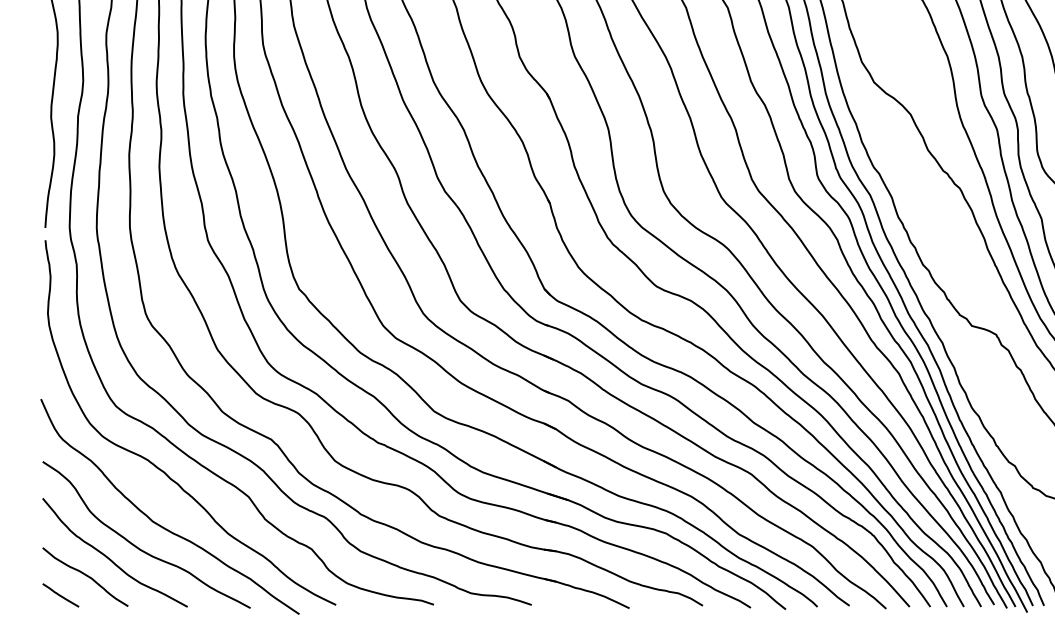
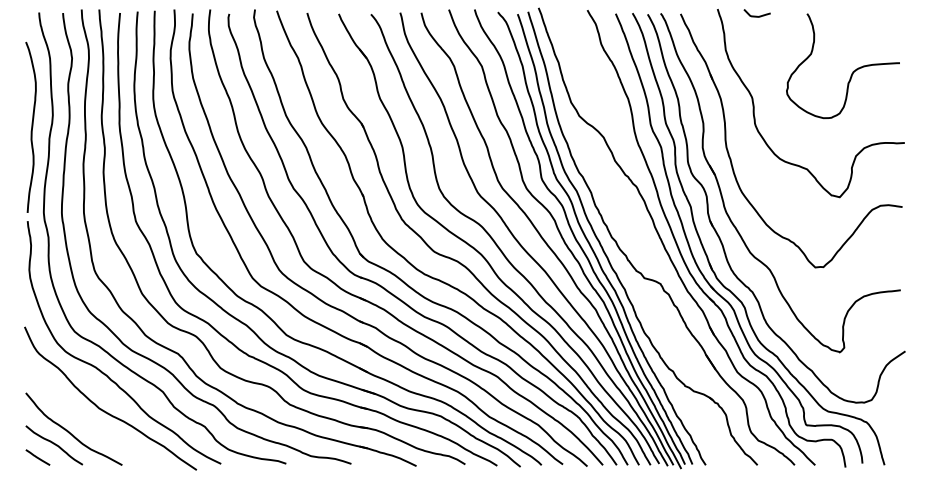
curve: (139, 547) -> (90, 425), removed

